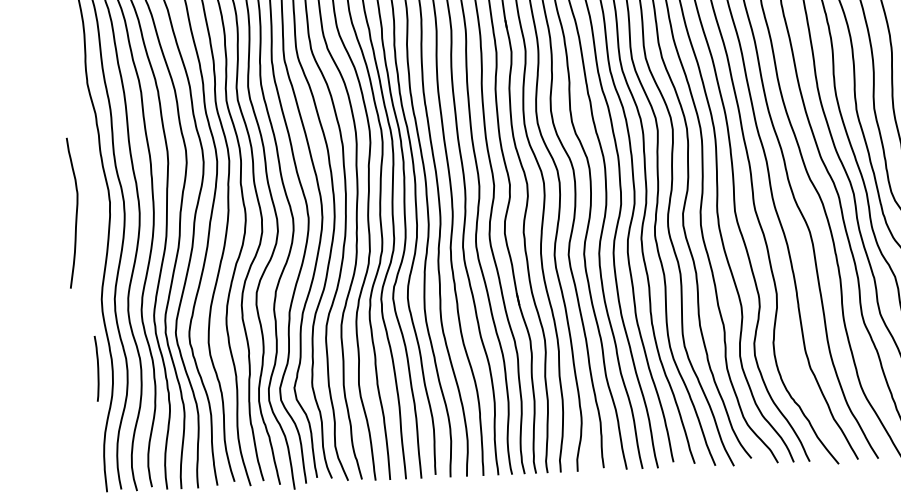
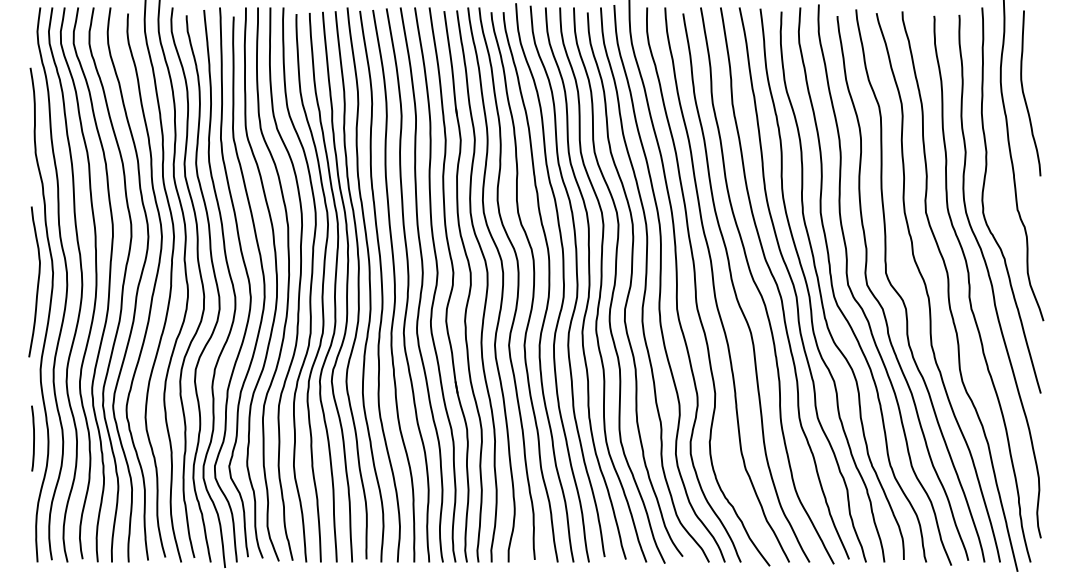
curve: (75, 212) -> (37, 281), moved

